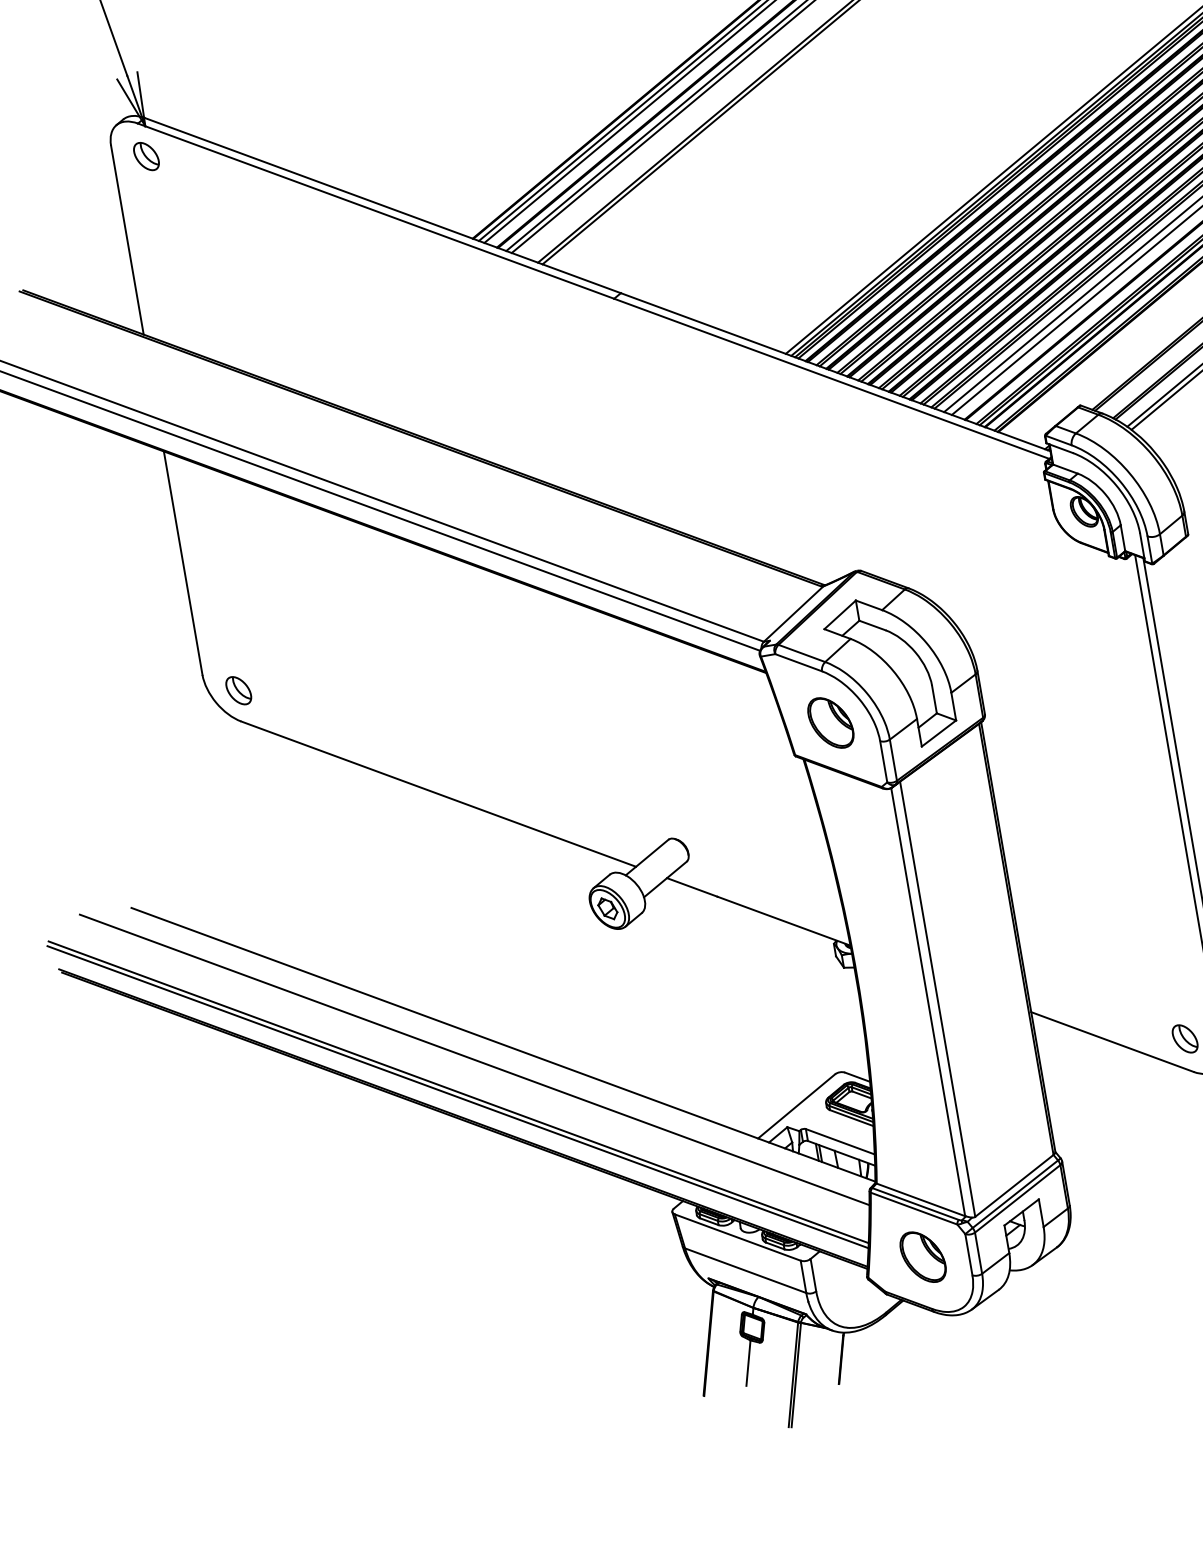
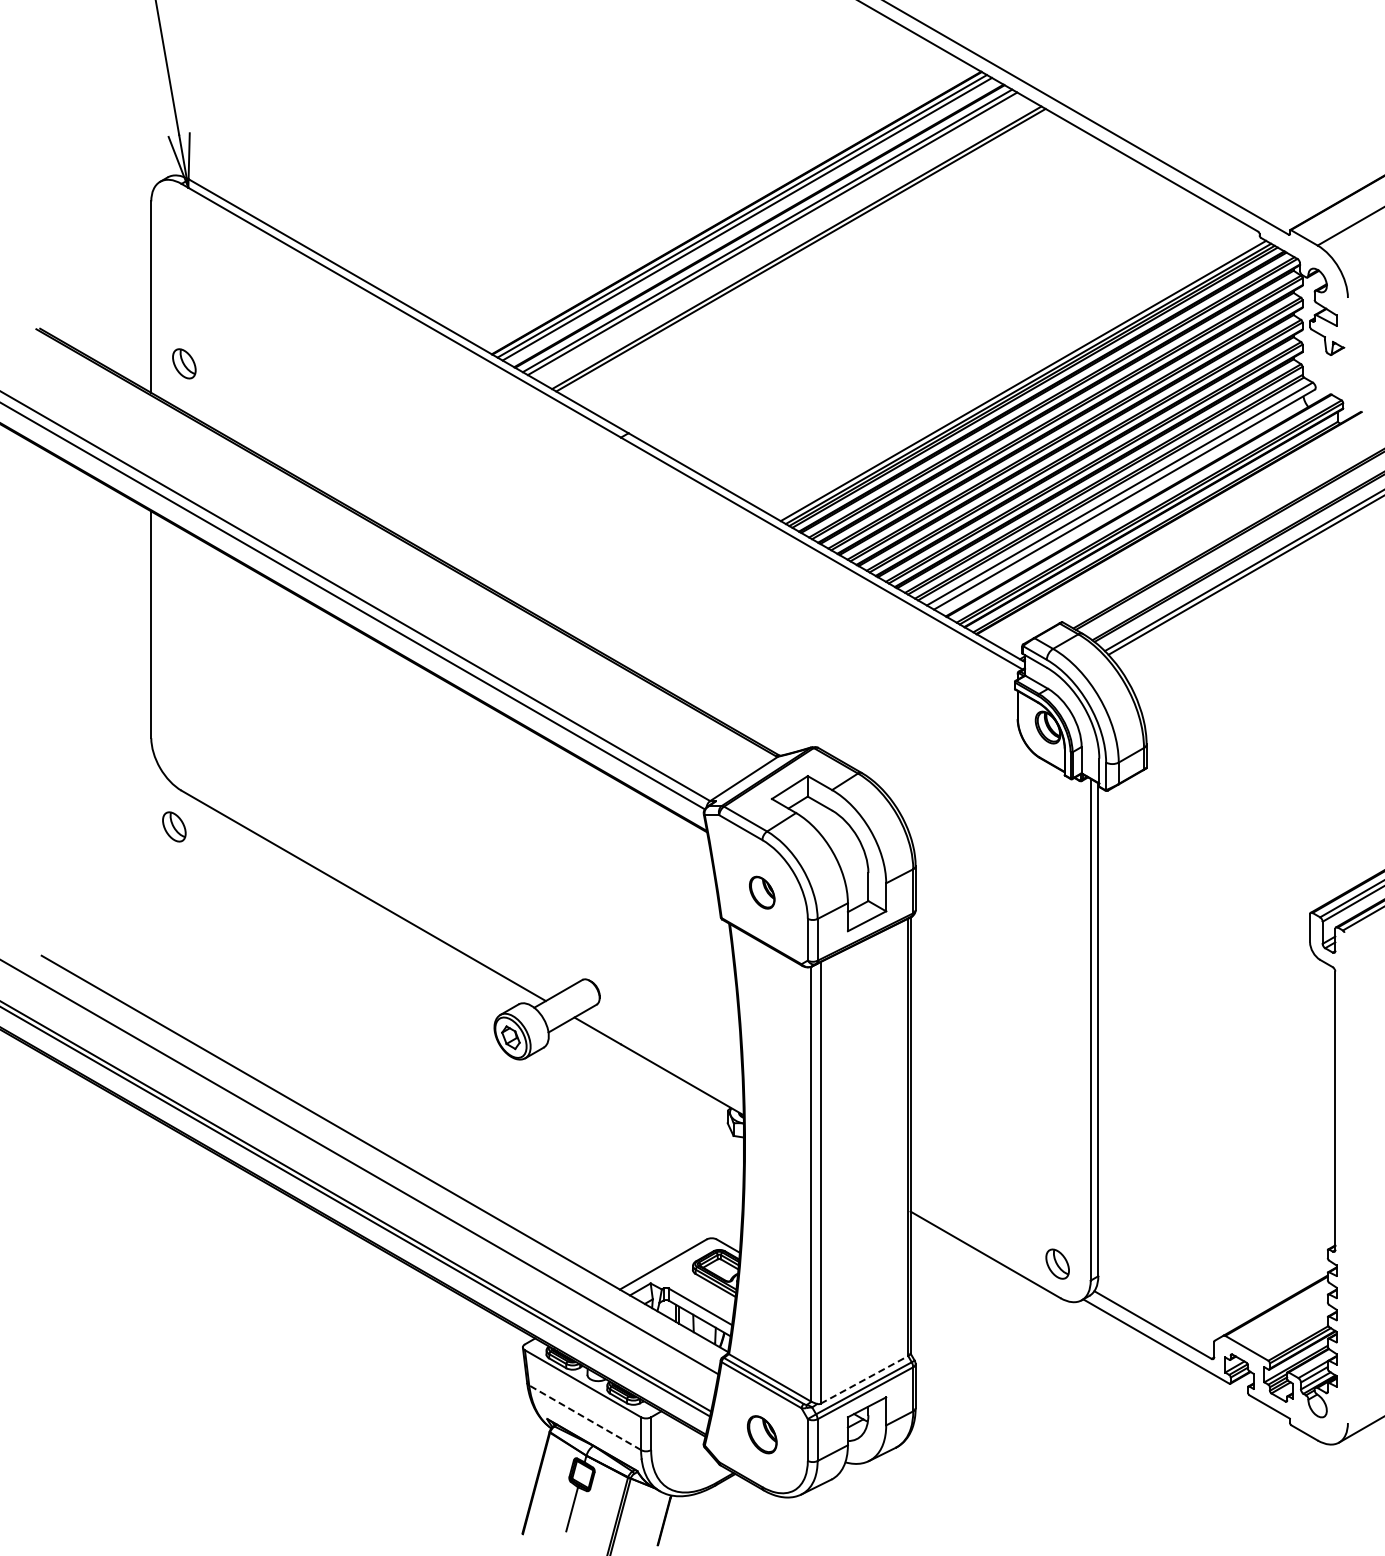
part: (146, 156) -> (184, 363), moved
part: (238, 690) -> (174, 826), moved
part: (830, 723) -> (761, 892), size x0.6
line: (1014, 1185) -> (864, 1379), solid -> dashed
part: (922, 1257) -> (761, 1434), size x0.7
line: (745, 1270) -> (585, 1417), solid -> dashed

